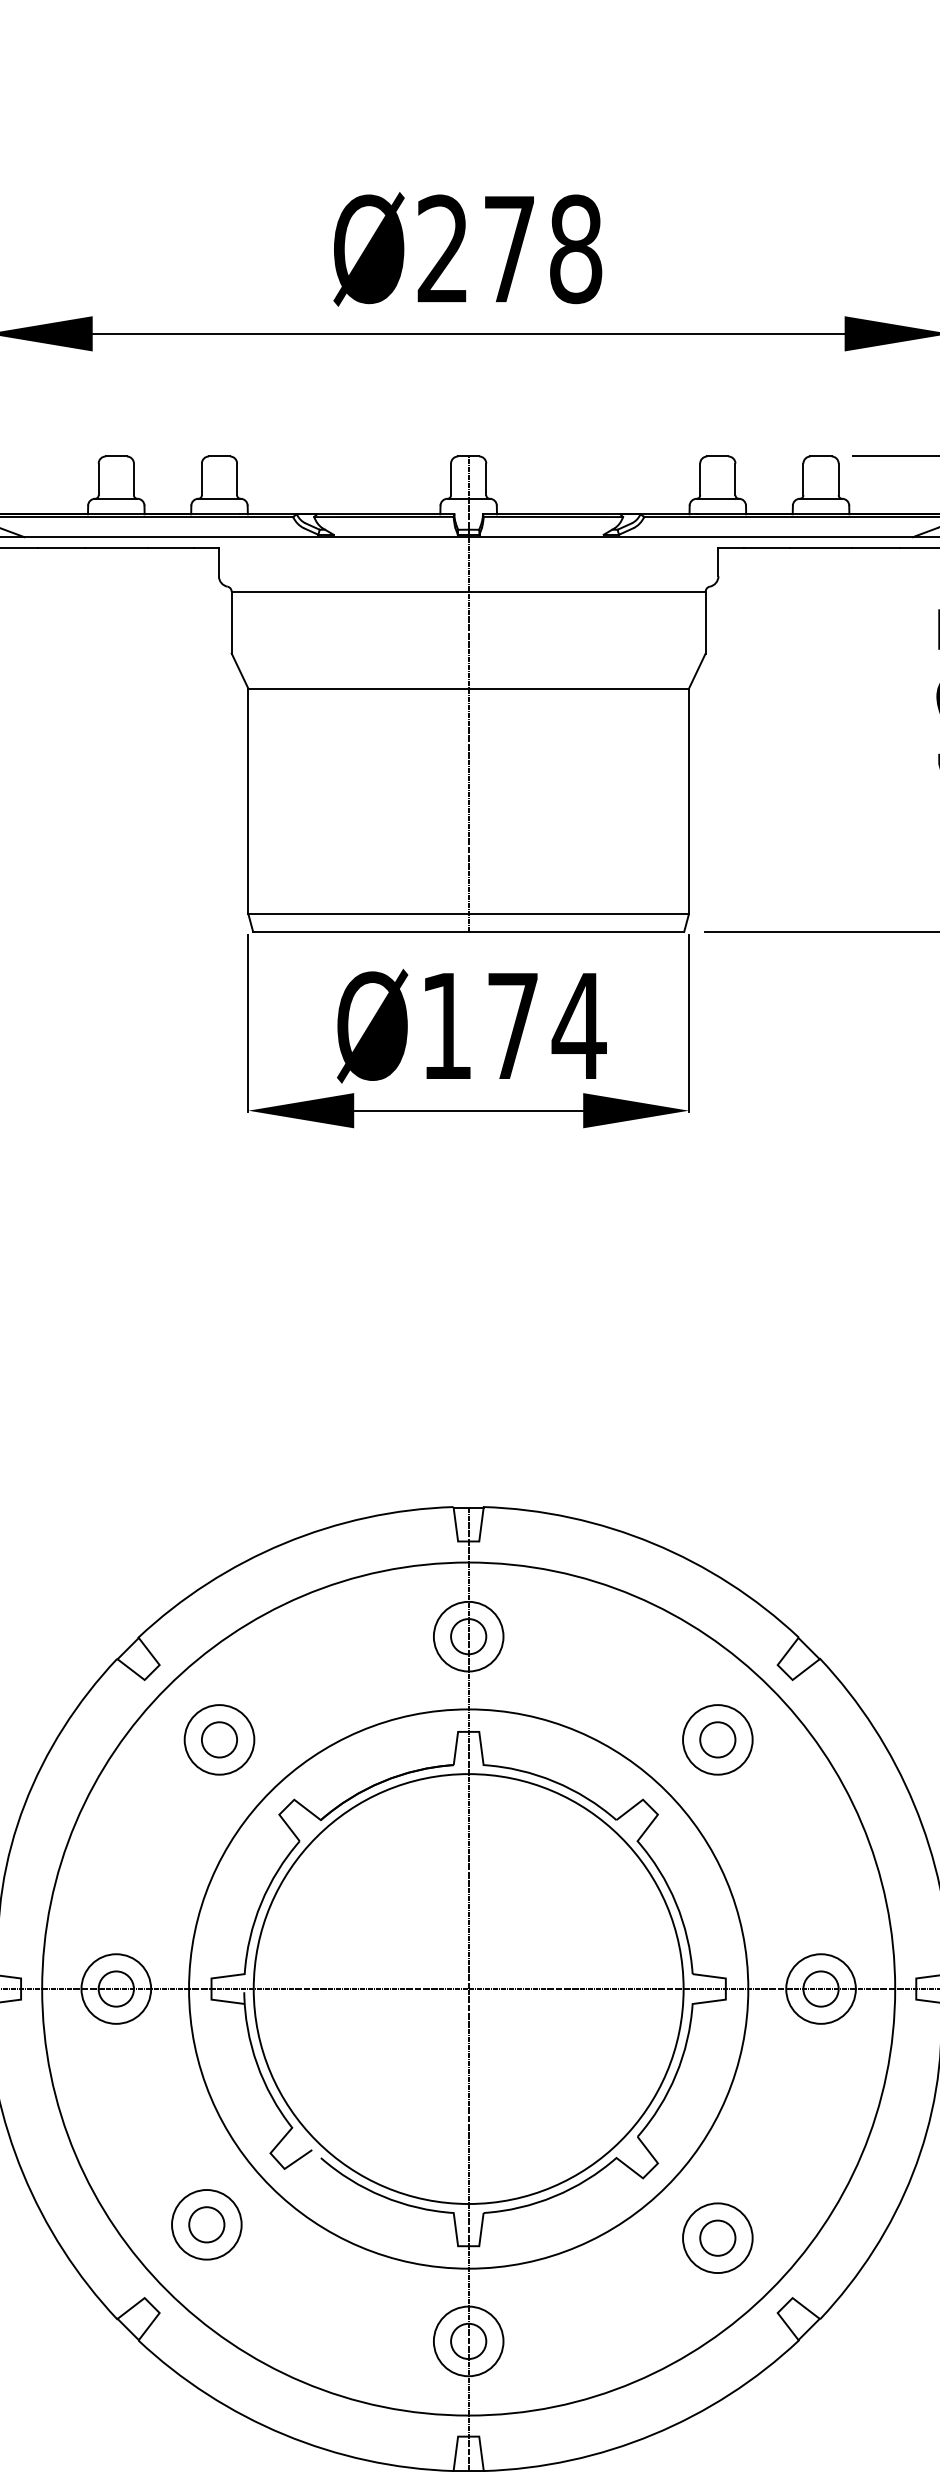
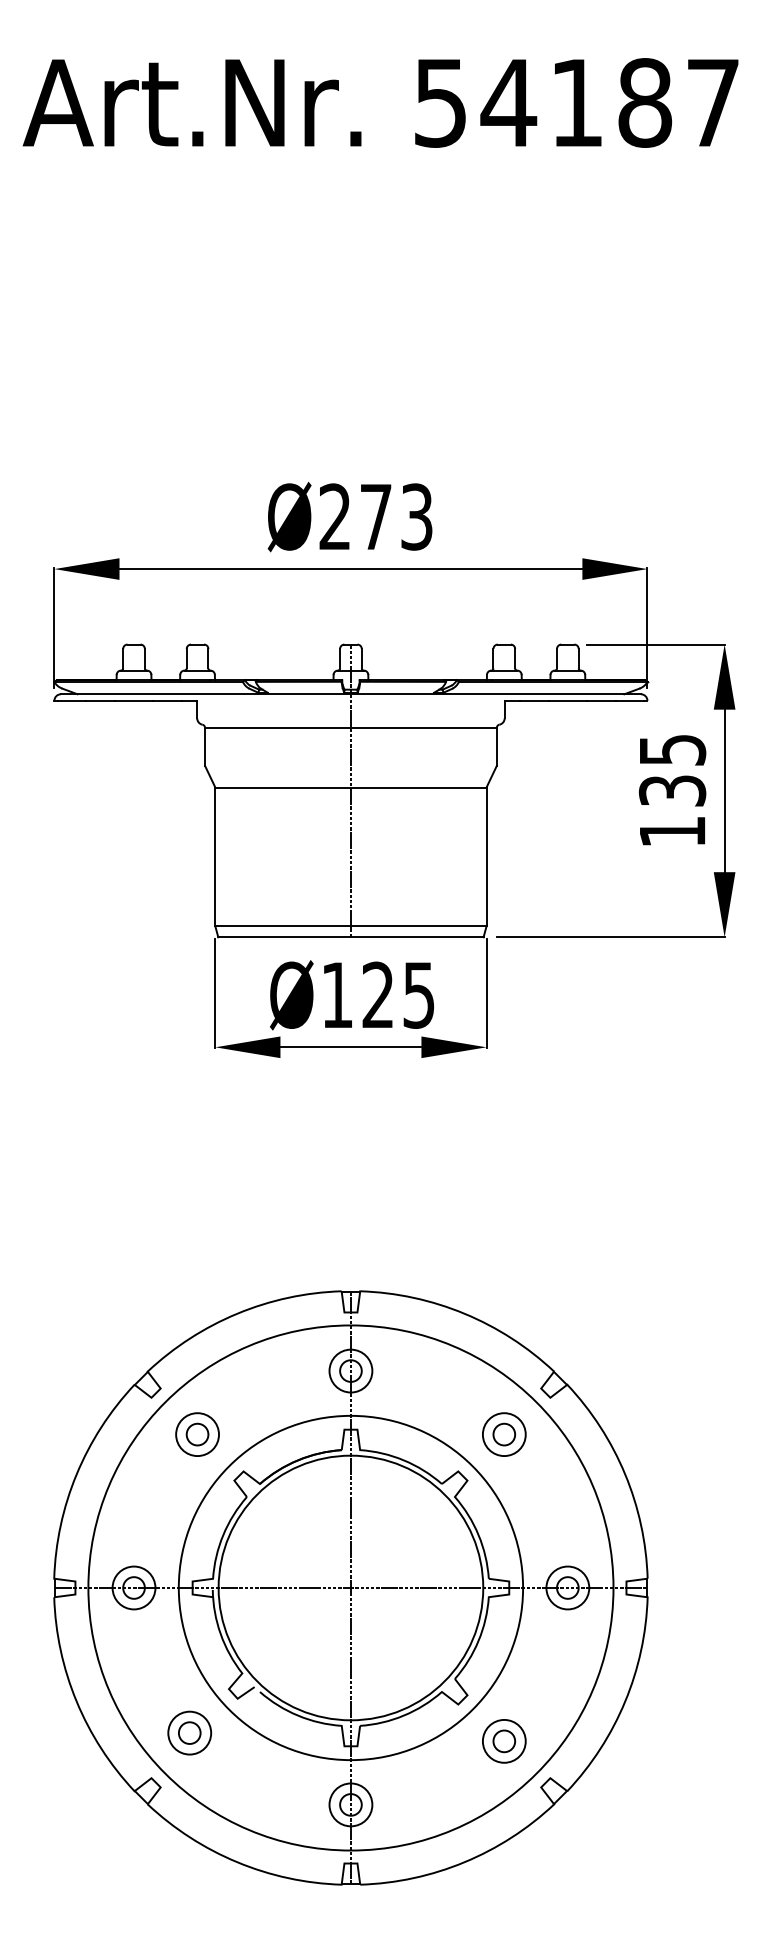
text: (576, 248) -> (417, 516), Ø278 -> Ø273
text: (547, 1024) -> (399, 994), Ø174 -> Ø125

